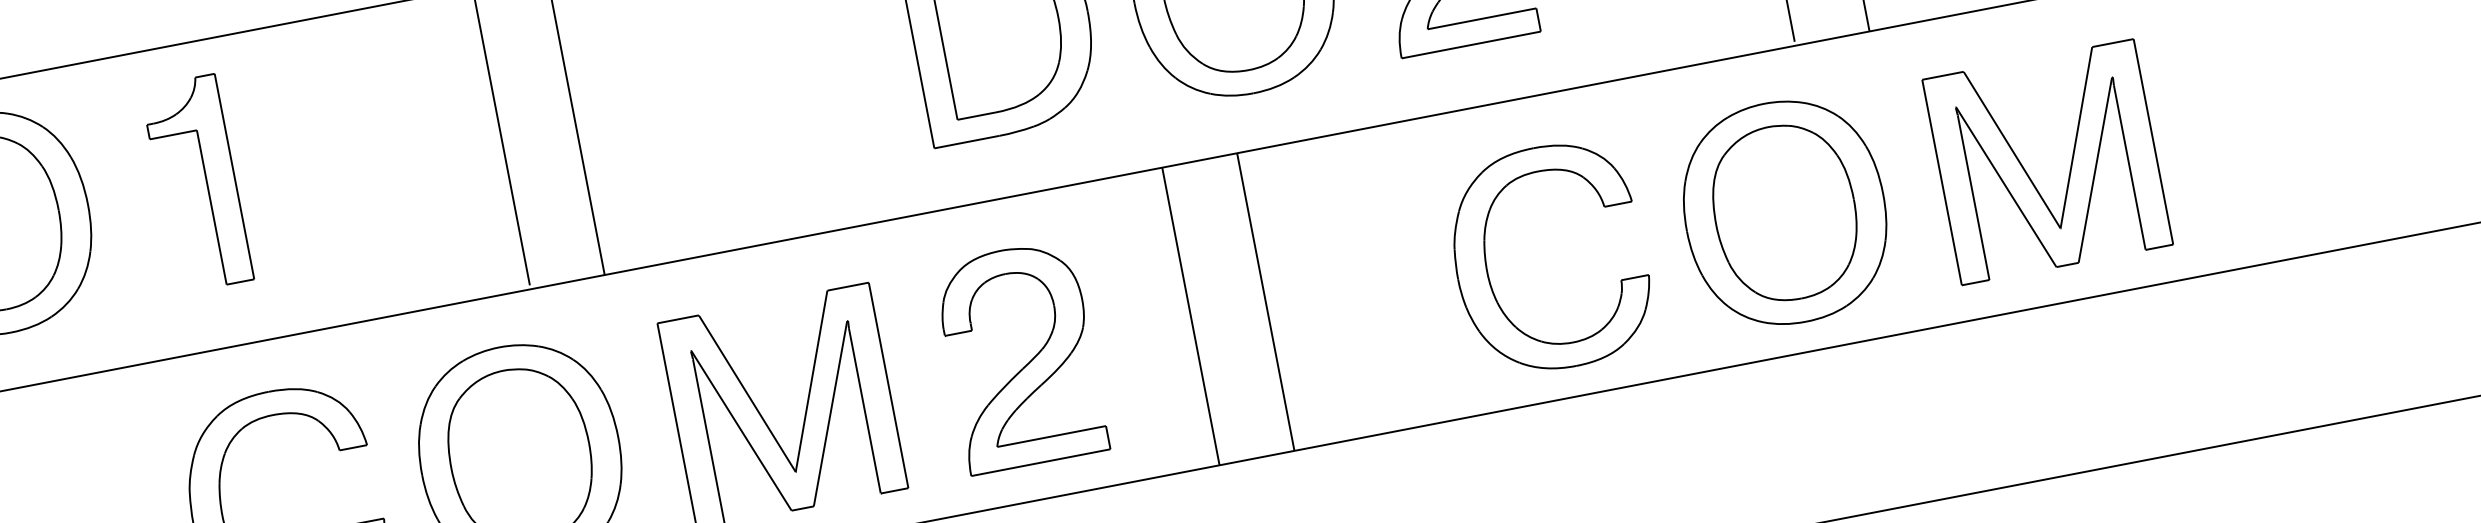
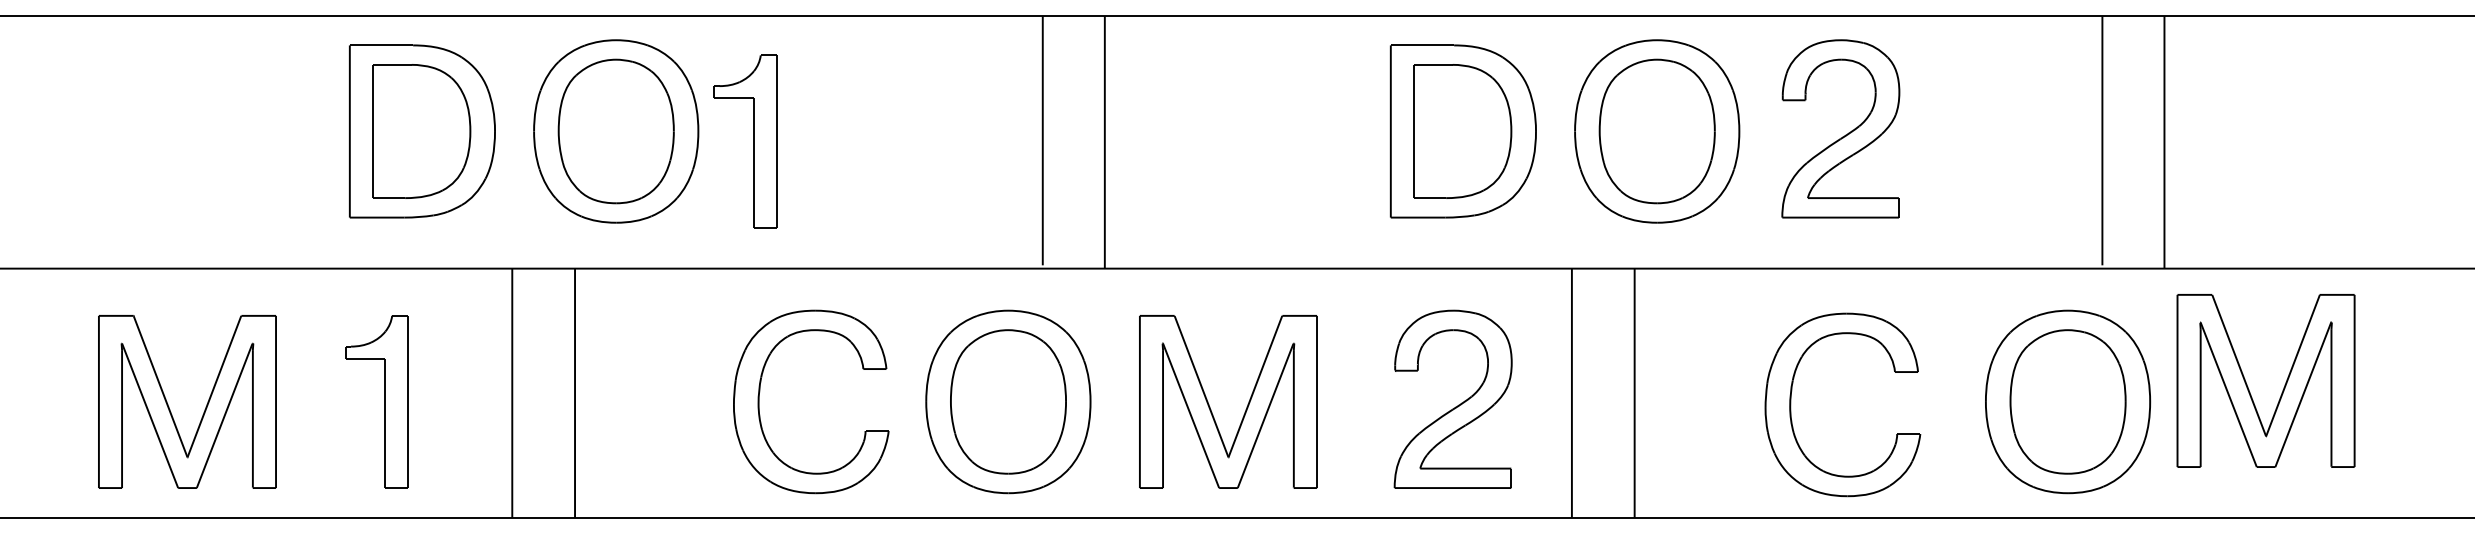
part: (2028, 172) -> (2248, 386), moved
part: (206, 182) -> (753, 141), moved
part: (1488, 269) -> (1791, 404), moved
part: (1028, 361) -> (1458, 404), moved

